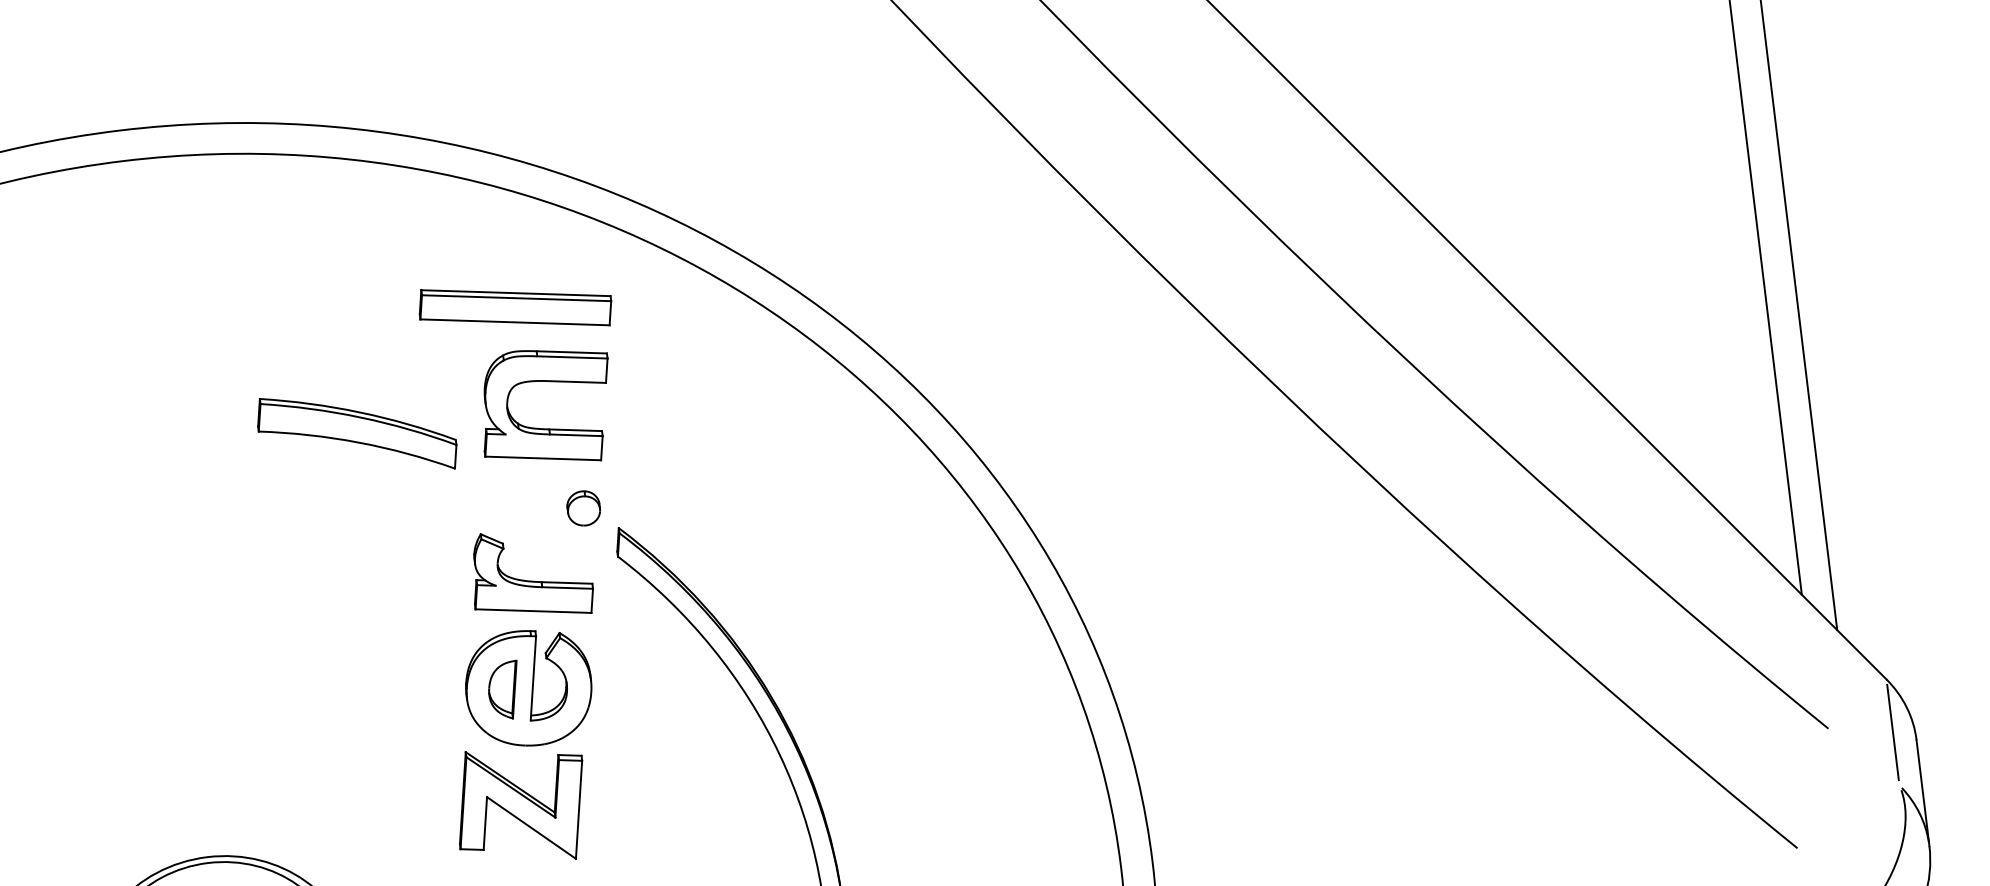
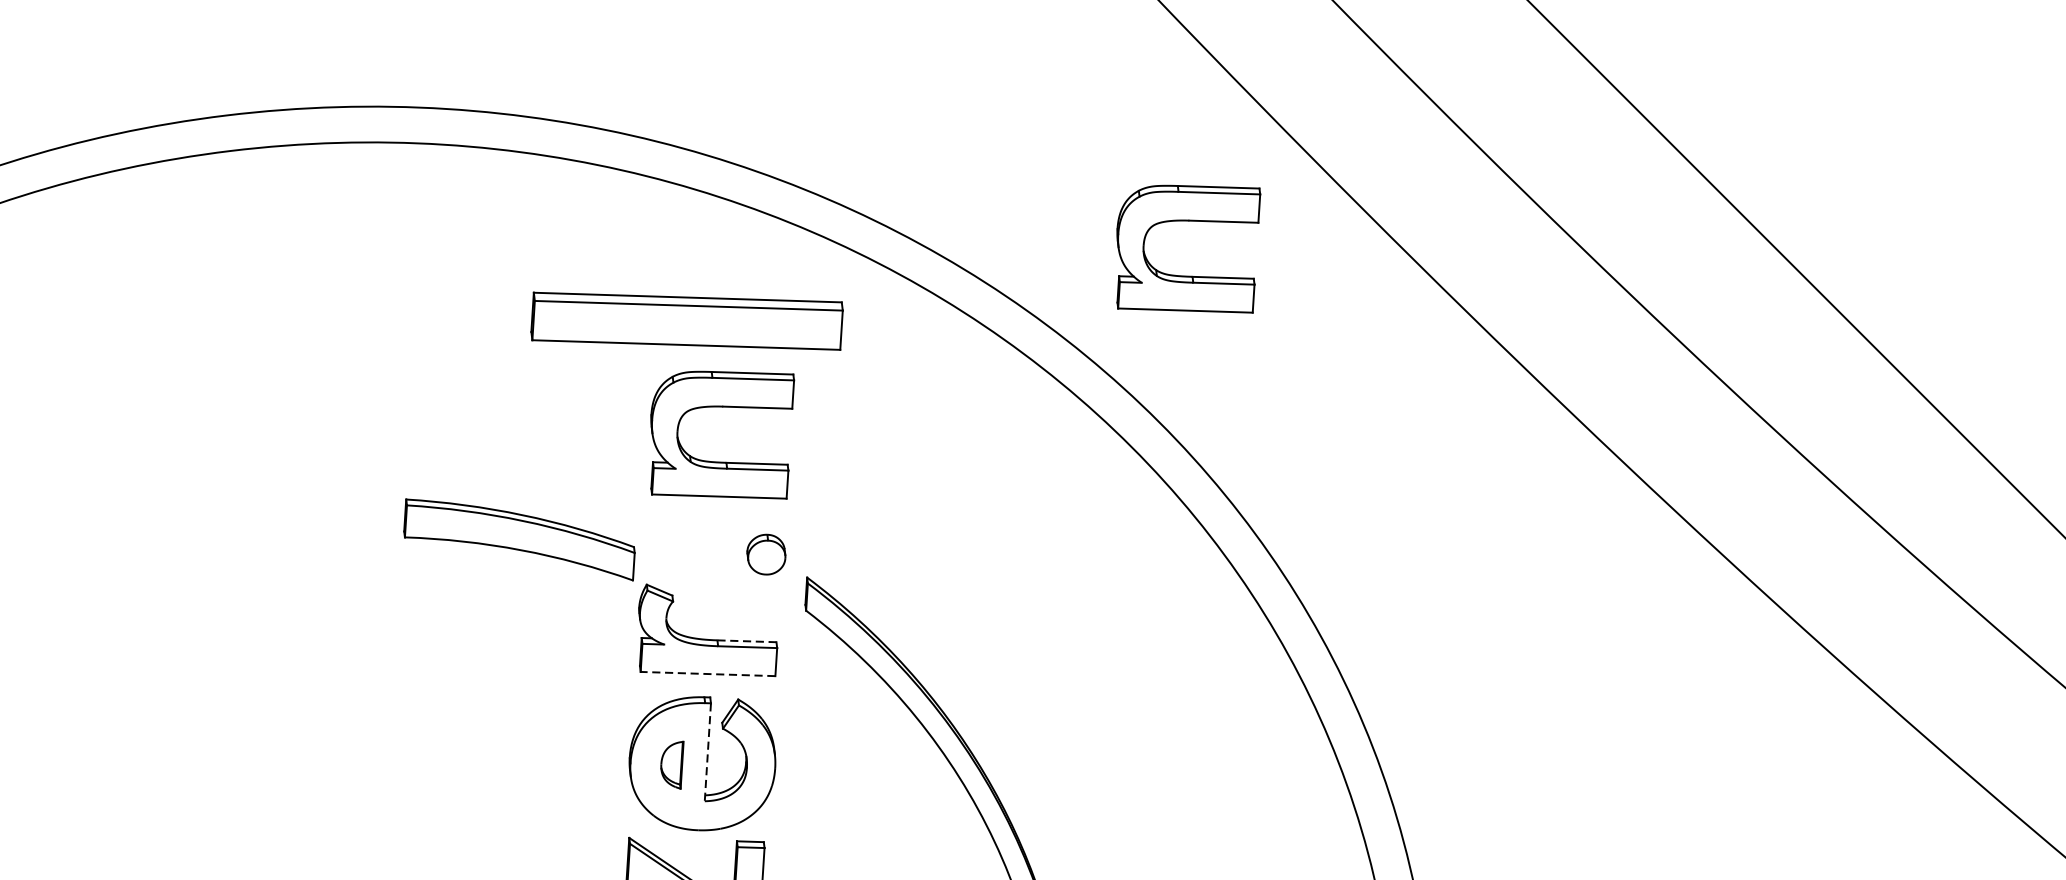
part: (946, 268) -> (1188, 275), added
part: (515, 307) -> (687, 321), size x1.4
part: (357, 433) -> (519, 539), moved
line: (567, 582) -> (747, 640), solid -> dashed
line: (533, 611) -> (708, 674), solid -> dashed
line: (533, 678) -> (708, 752), solid -> dashed
part: (502, 689) -> (671, 765), size x0.7

